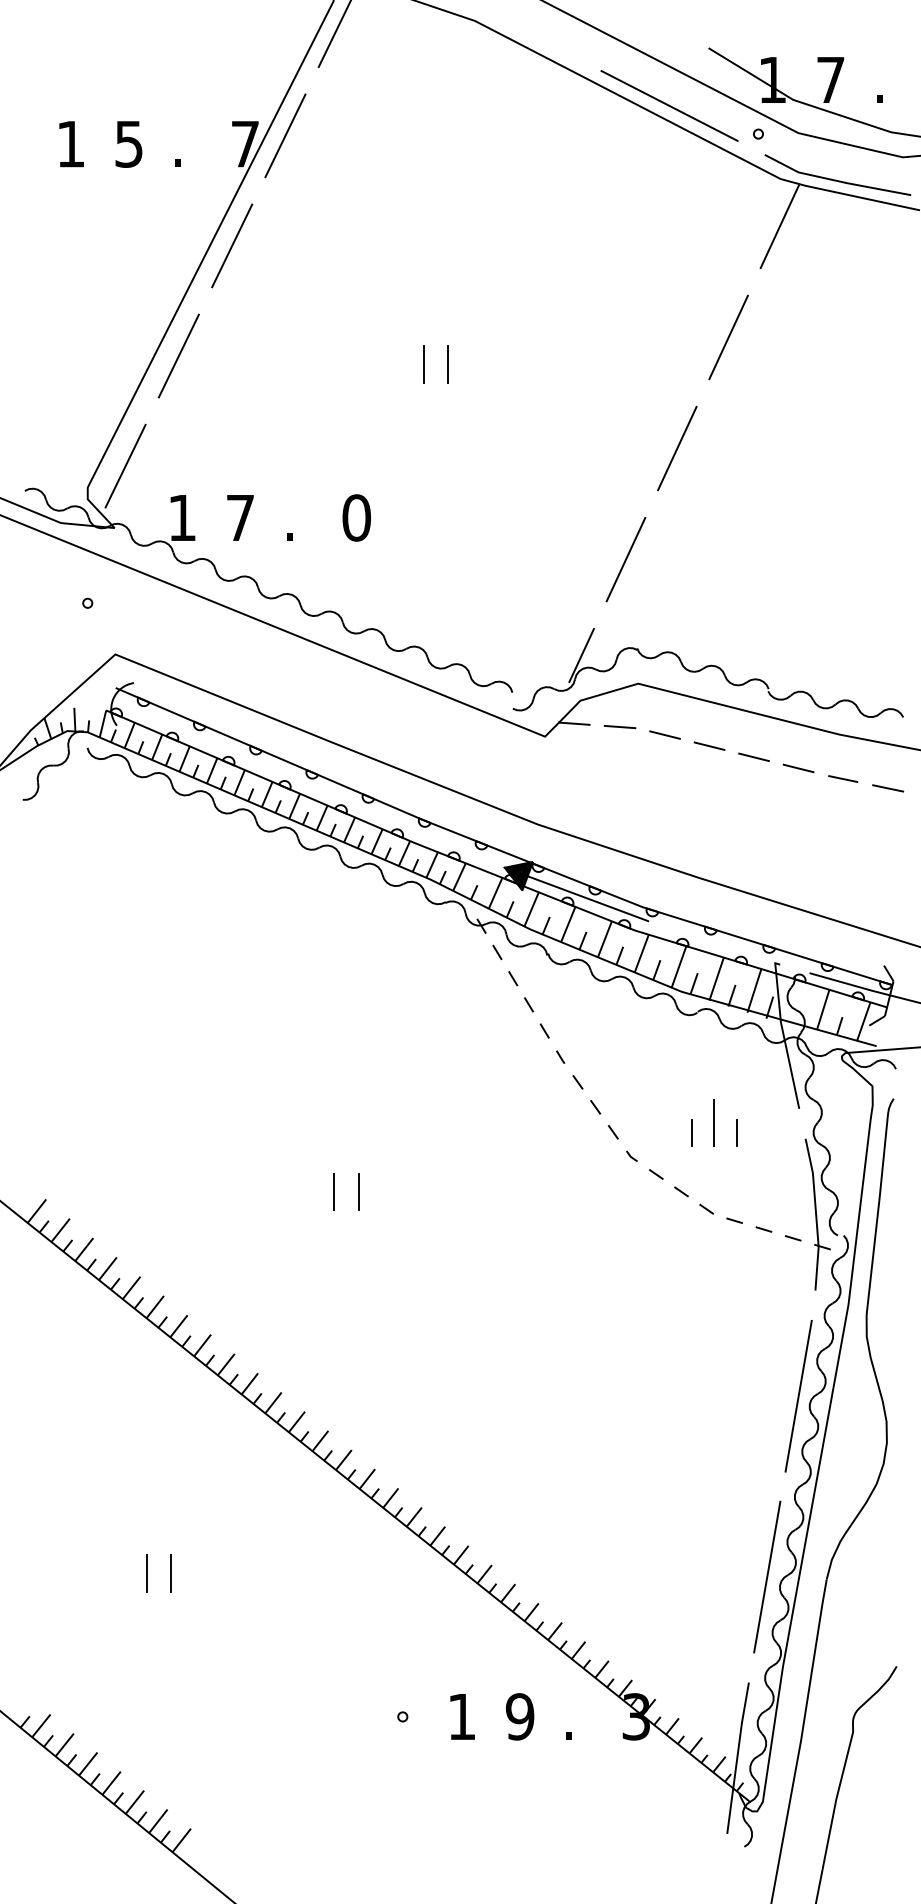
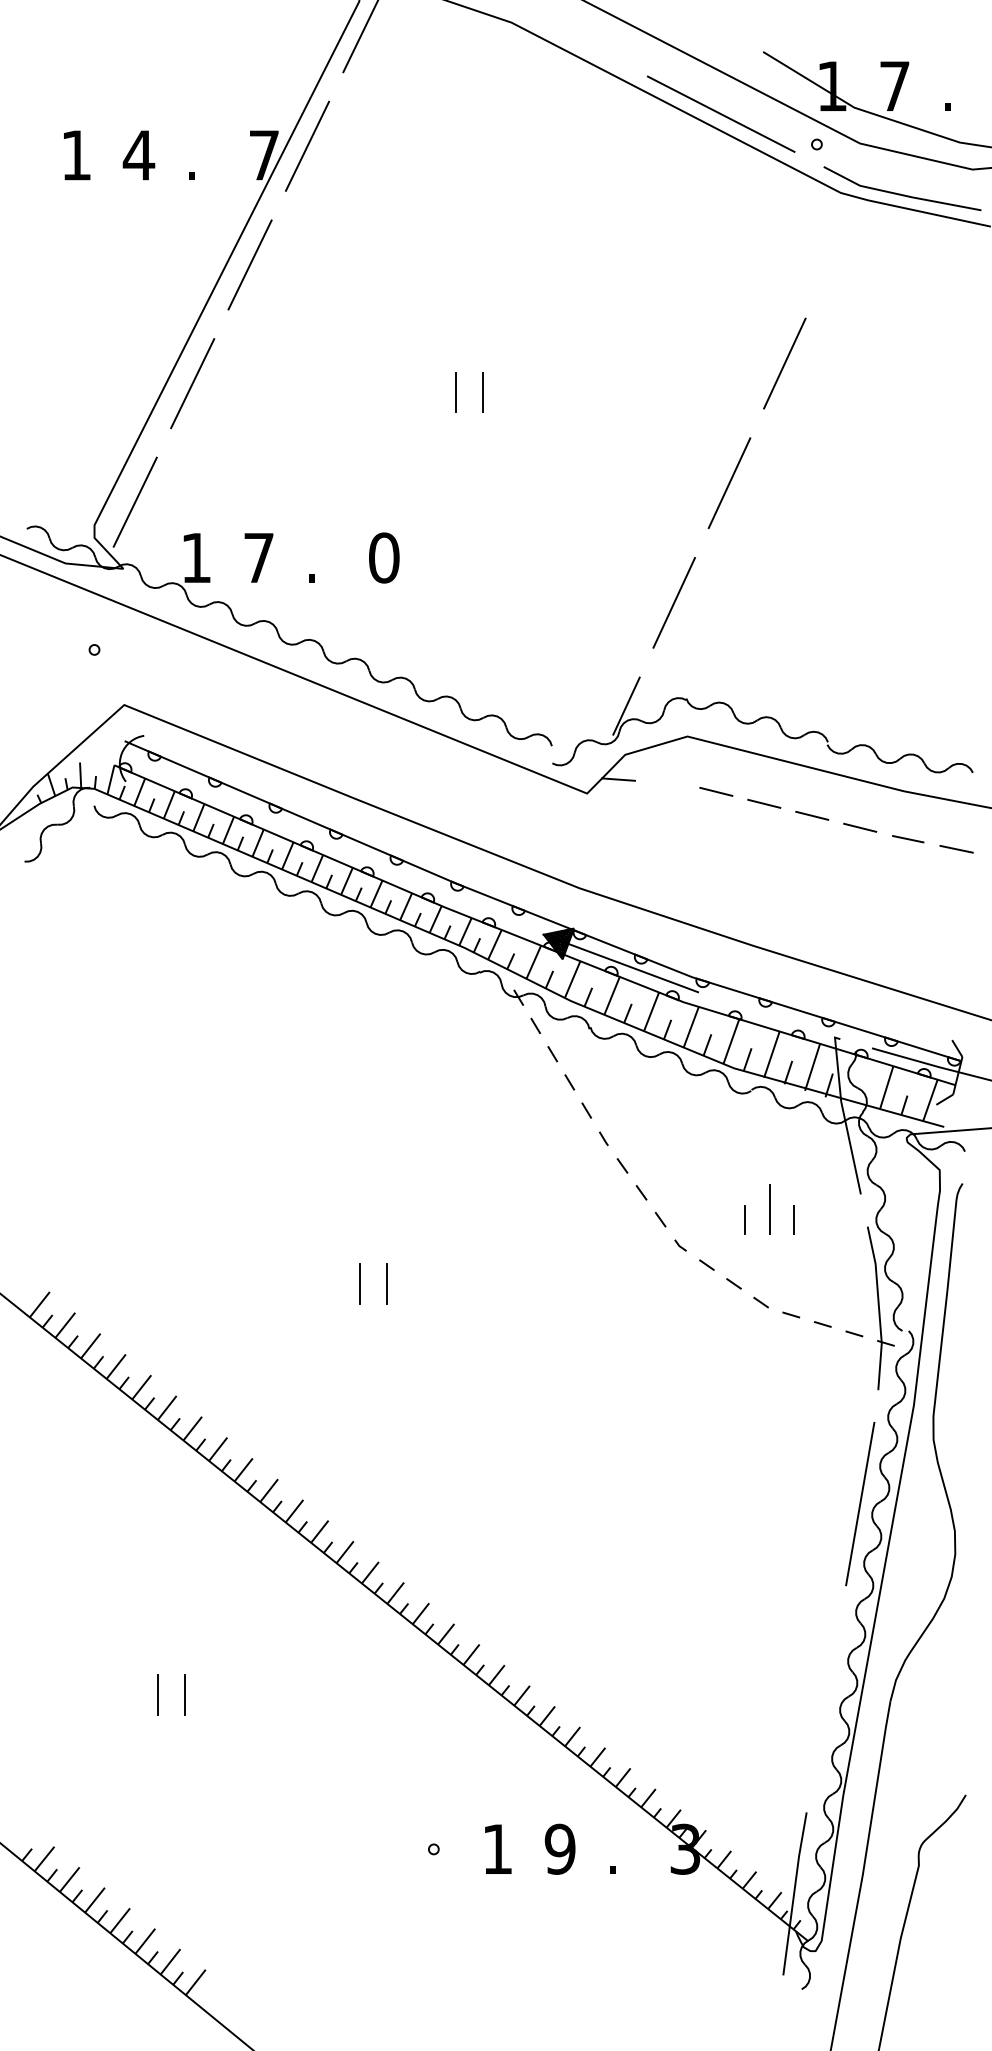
text: (129, 144) -> (139, 155), 5 -> 4
line: (779, 226) -> (839, 244), removed
line: (619, 726) -> (667, 782), removed
line: (767, 1576) -> (826, 1698), removed

